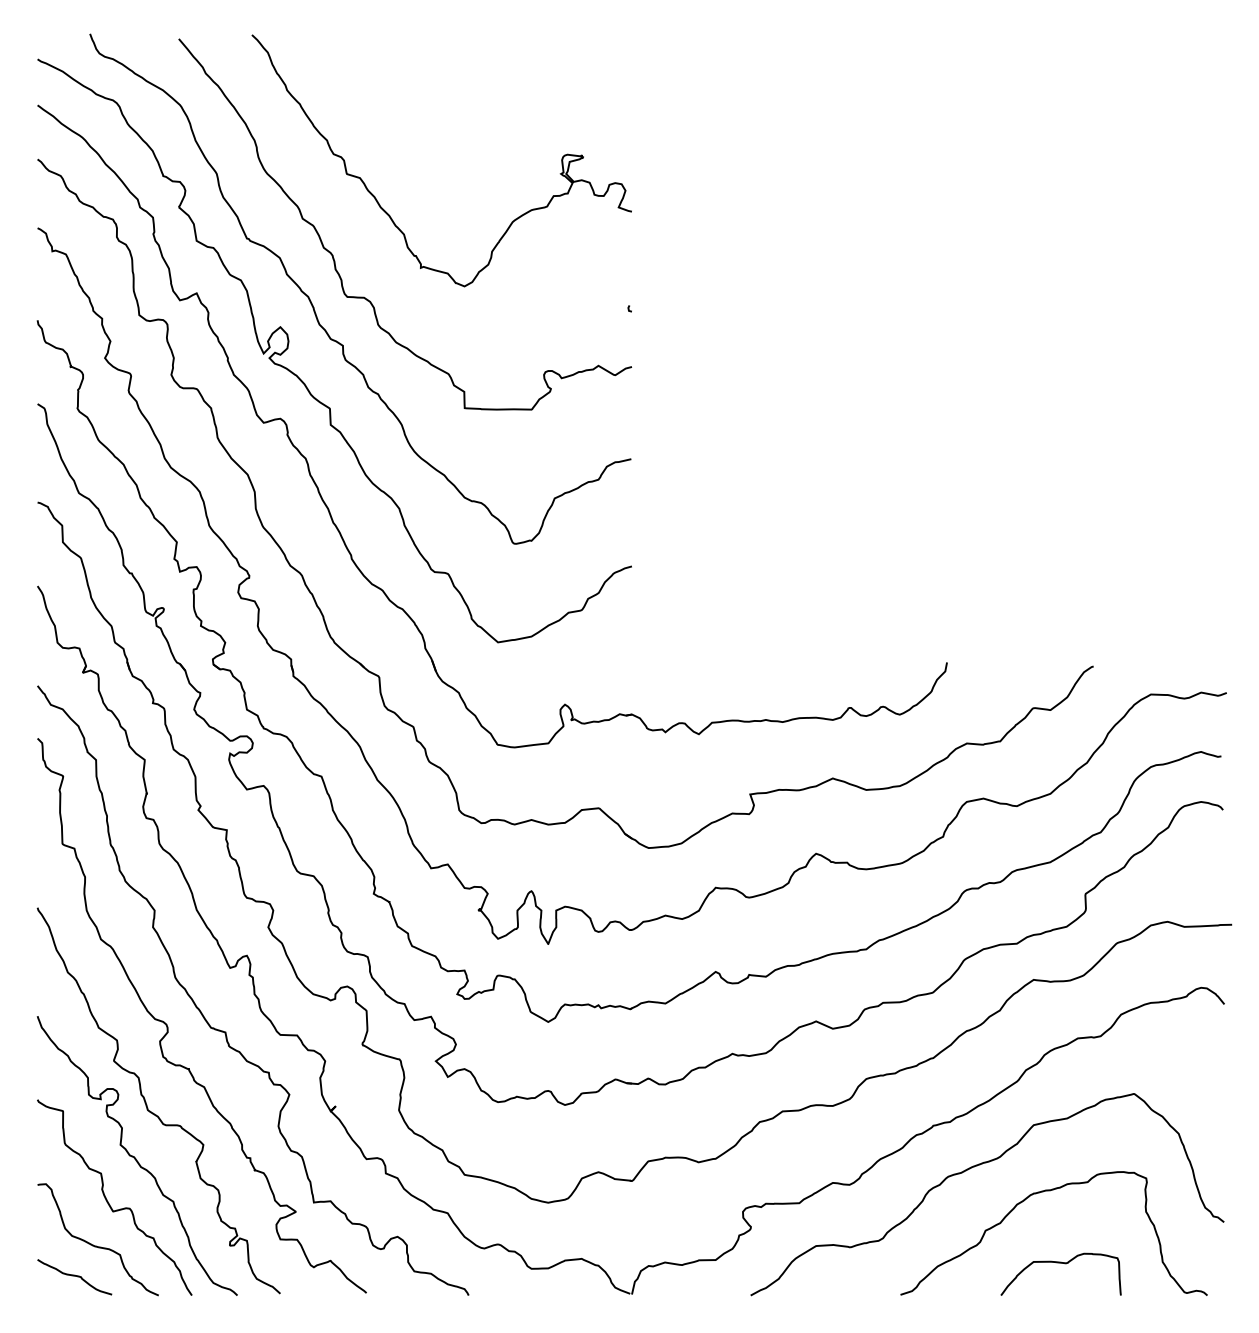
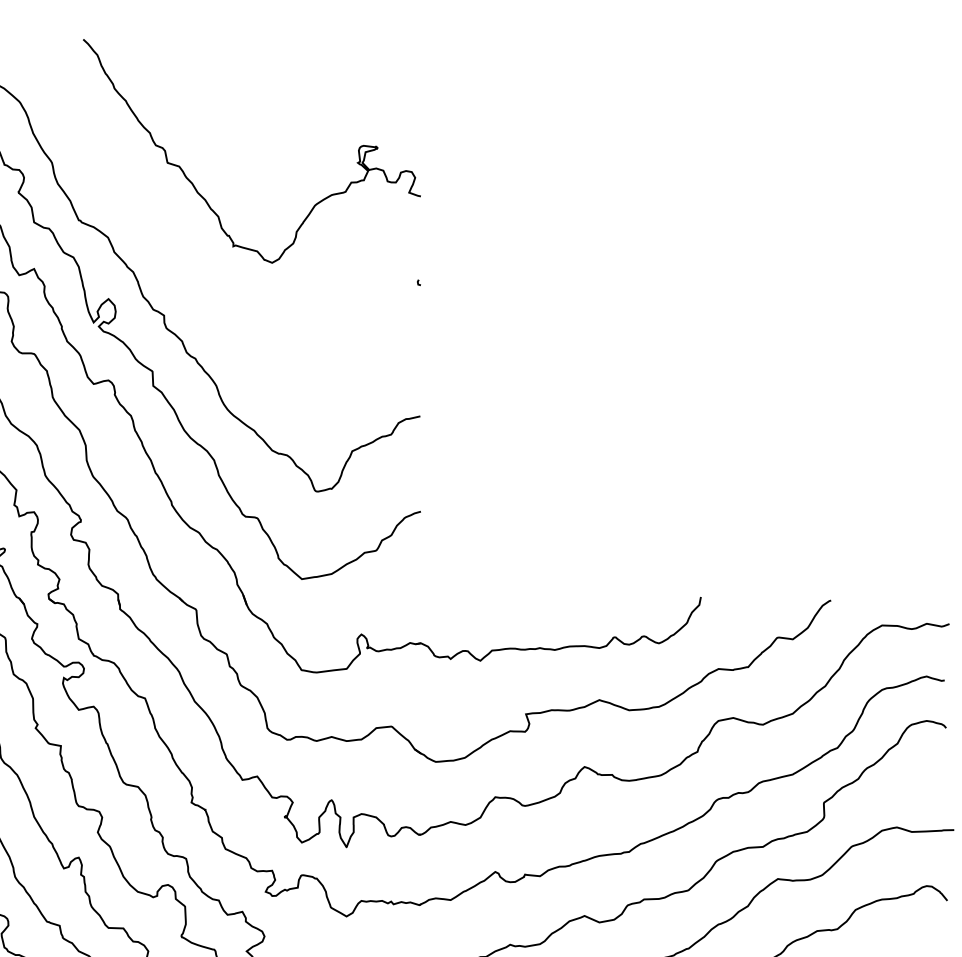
curve: (333, 255) -> (155, 235), removed

